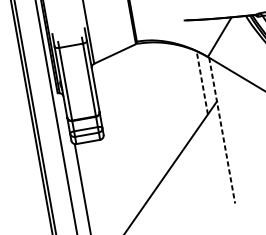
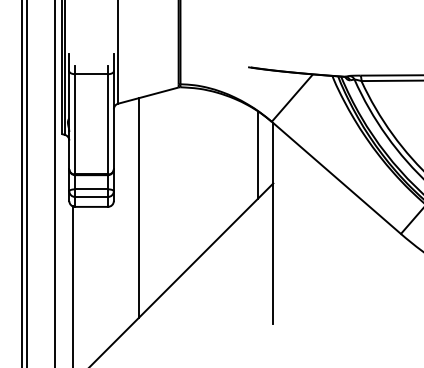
line: (202, 83) -> (258, 155), dashed -> solid
line: (222, 130) -> (273, 223), dashed -> solid
line: (123, 136) -> (139, 207), added

